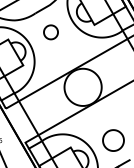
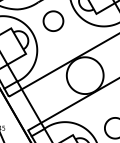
part: (50, 32) -> (52, 21), size x1.43

